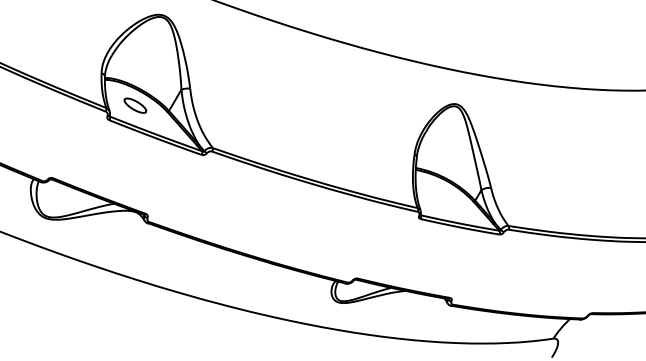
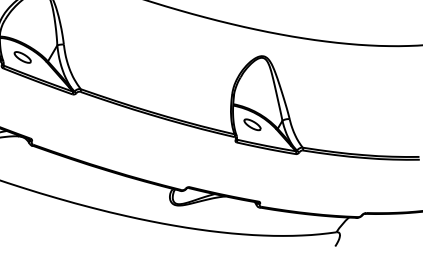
part: (441, 195) -> (252, 124), added

